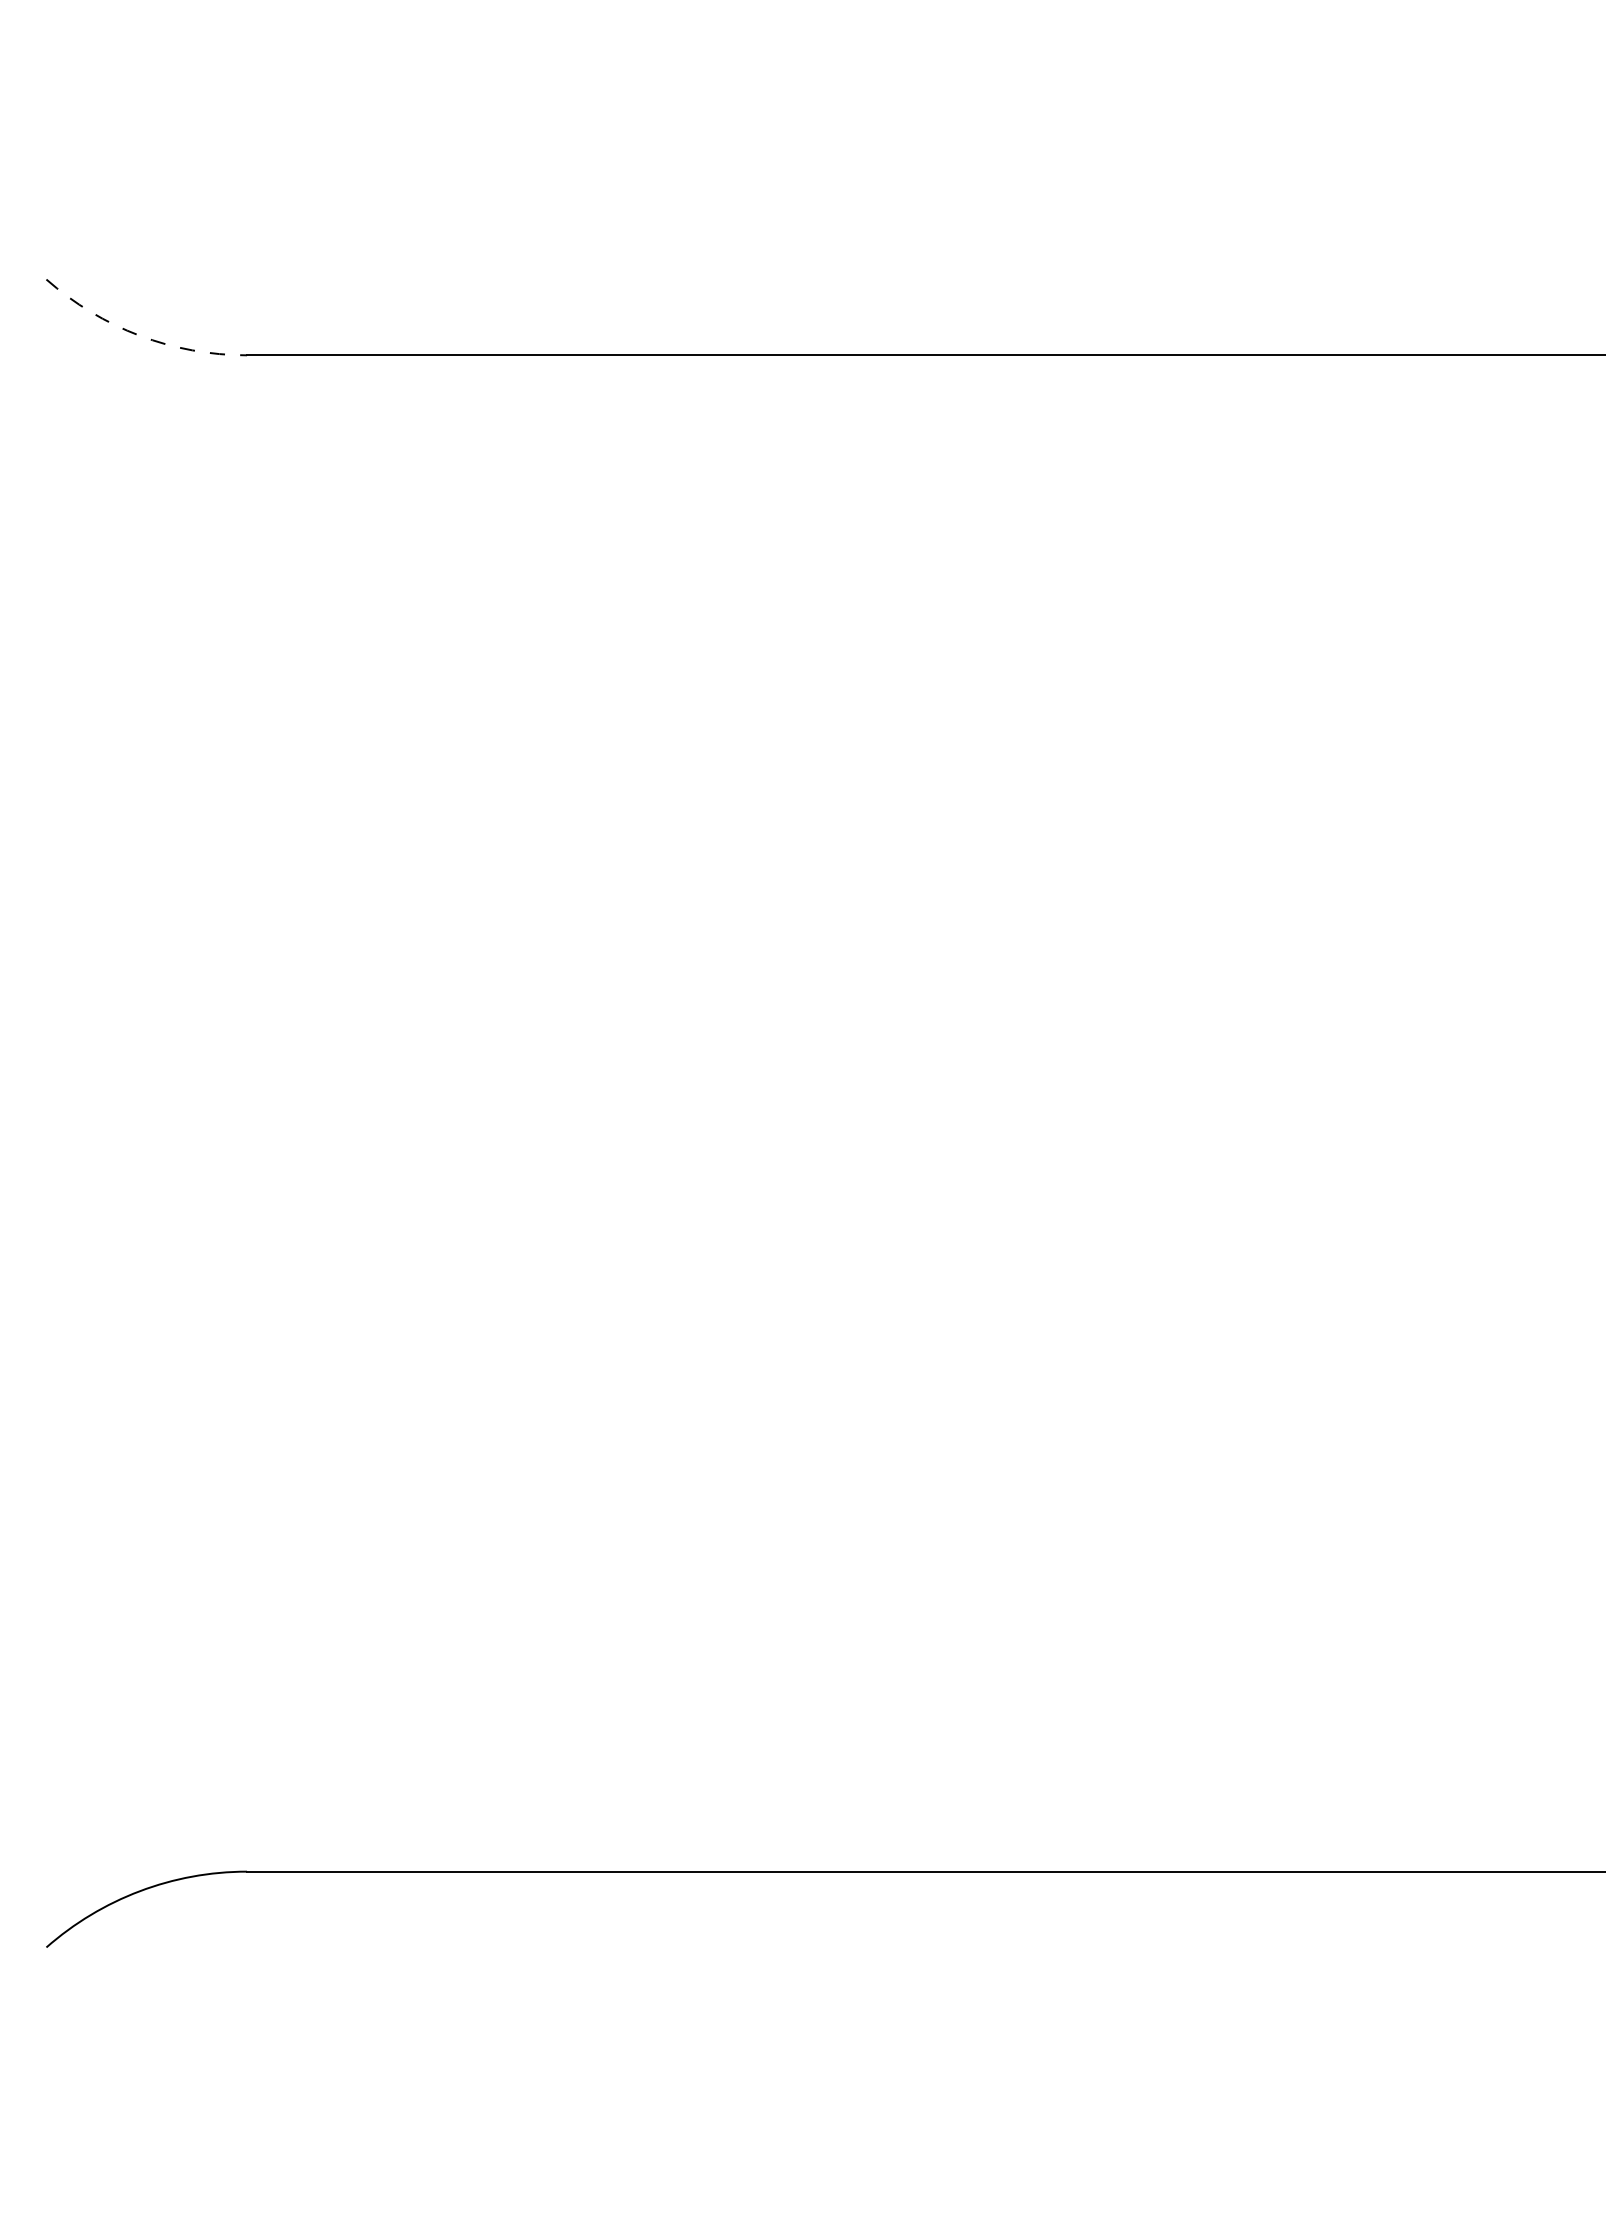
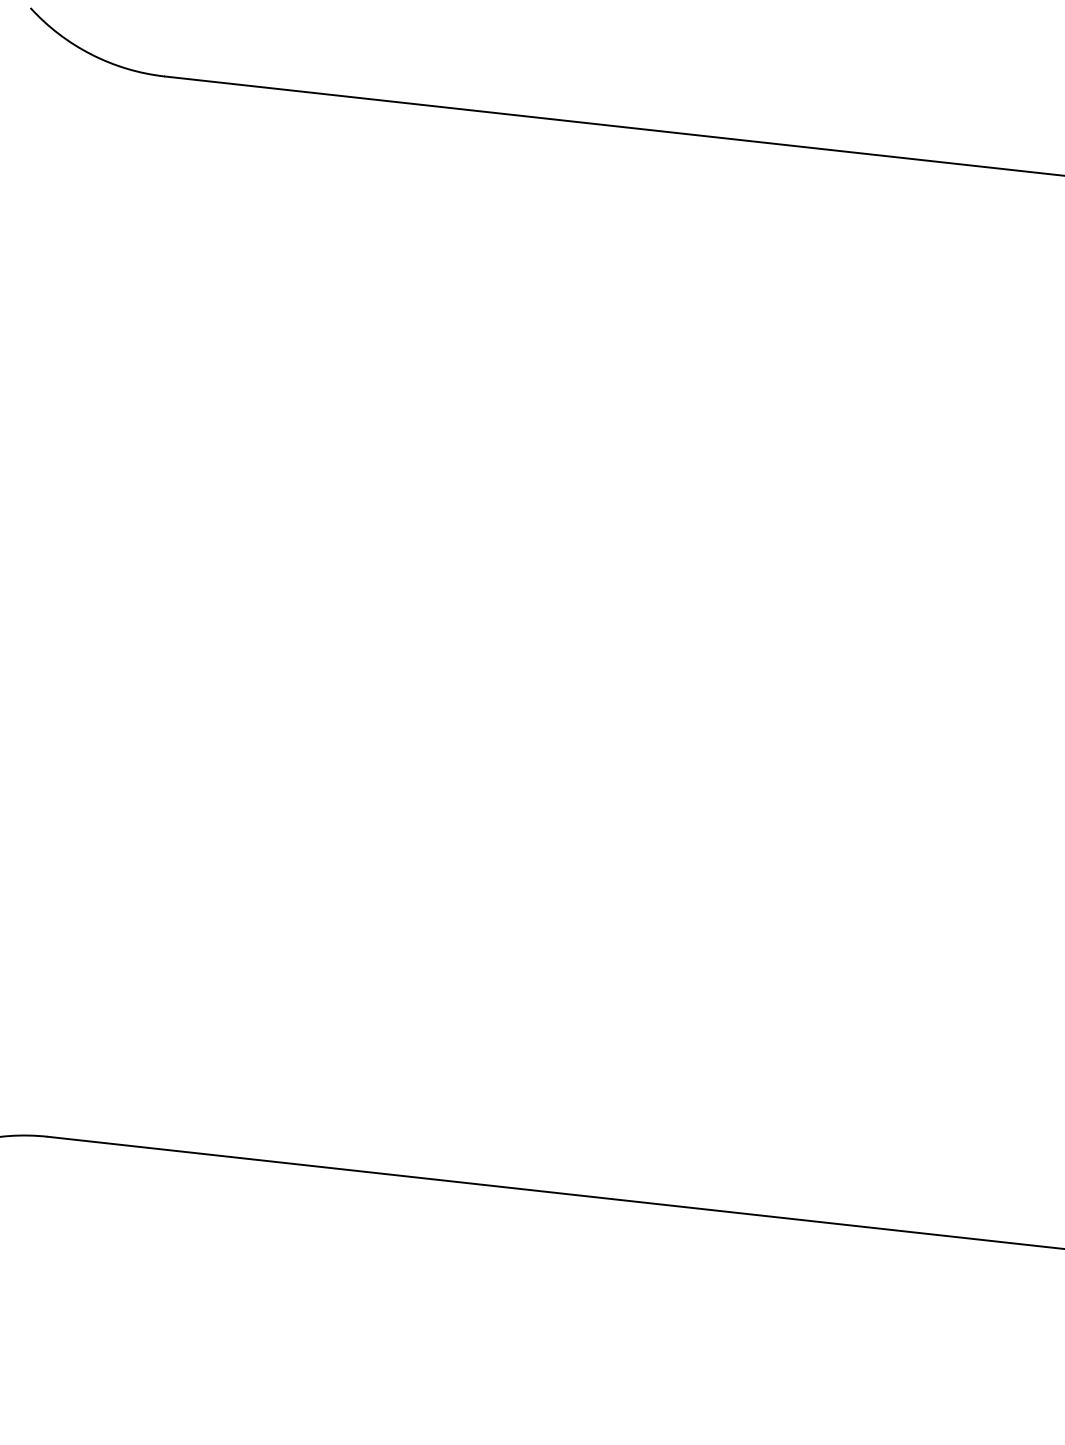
arc: (139, 335) -> (91, 54), dashed -> solid

